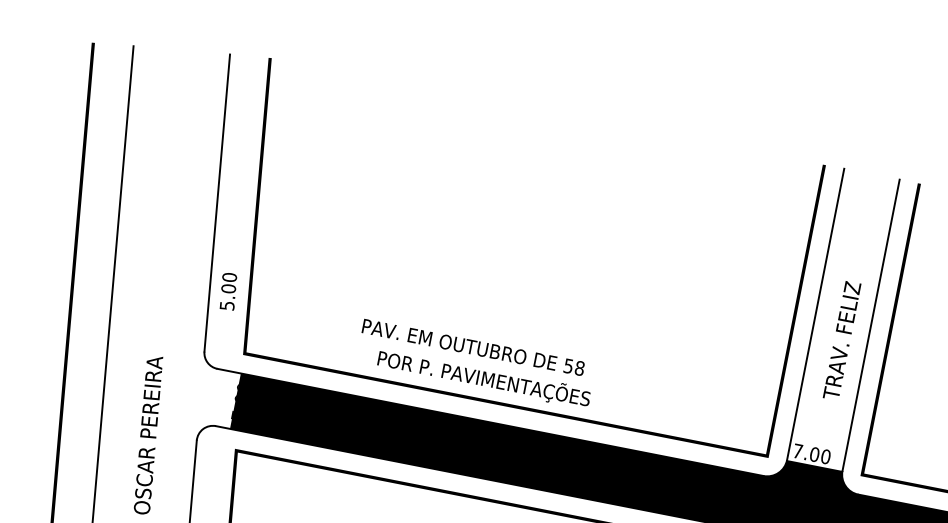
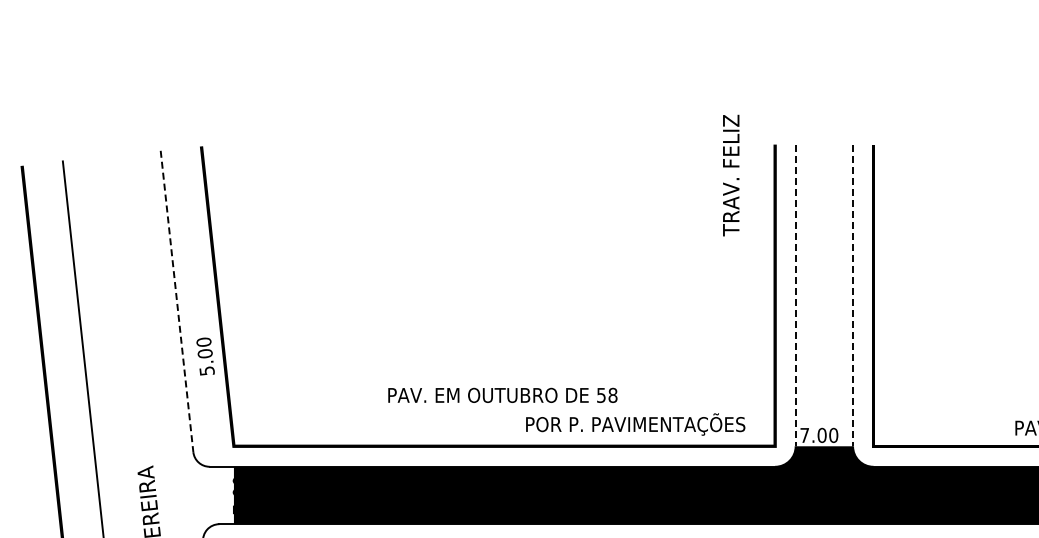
line: (217, 203) -> (177, 301), solid -> dashed
text: (228, 291) -> (205, 356), moved
line: (815, 314) -> (795, 295), solid -> dashed
line: (871, 325) -> (853, 295), solid -> dashed
text: (842, 340) -> (731, 175), moved
text: (473, 346) -> (502, 394), moved
text: (484, 378) -> (635, 424), moved

